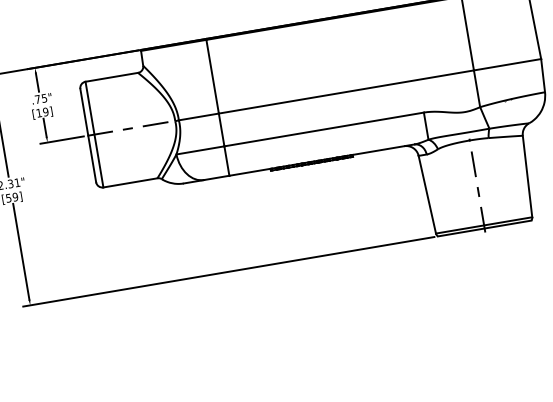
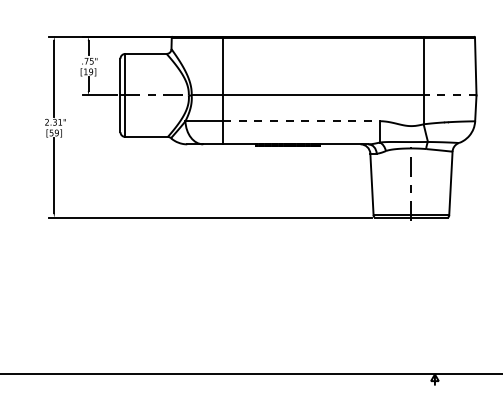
line: (506, 64) -> (449, 95), solid -> dashed
line: (325, 129) -> (302, 121), solid -> dashed

